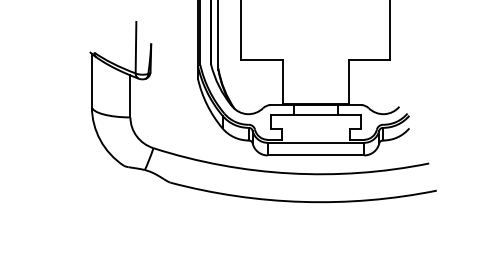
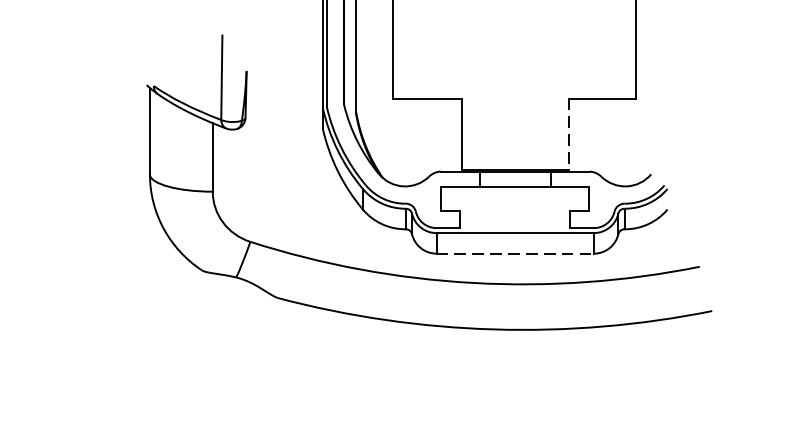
line: (348, 82) -> (568, 134), solid -> dashed
line: (316, 155) -> (516, 253), solid -> dashed

